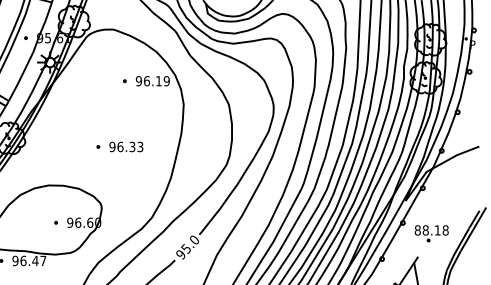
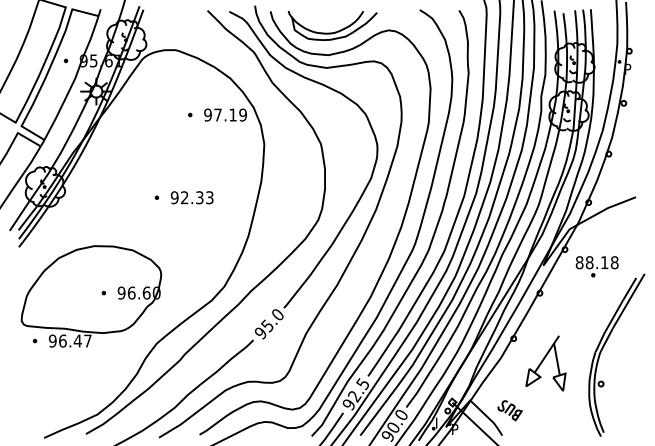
text: (147, 80) -> (218, 114), 96.19 -> 97.19
text: (120, 146) -> (184, 197), 96.33 -> 92.33
part: (431, 233) -> (596, 266), moved

